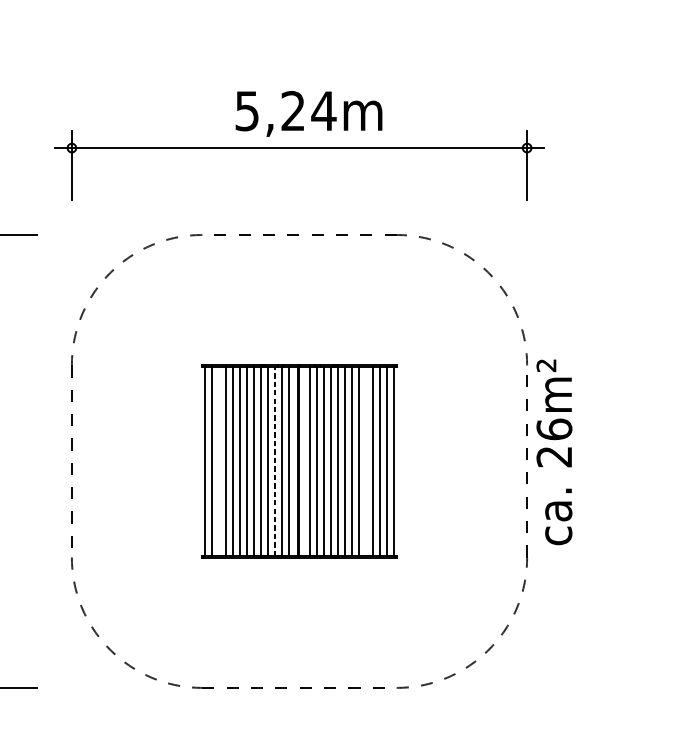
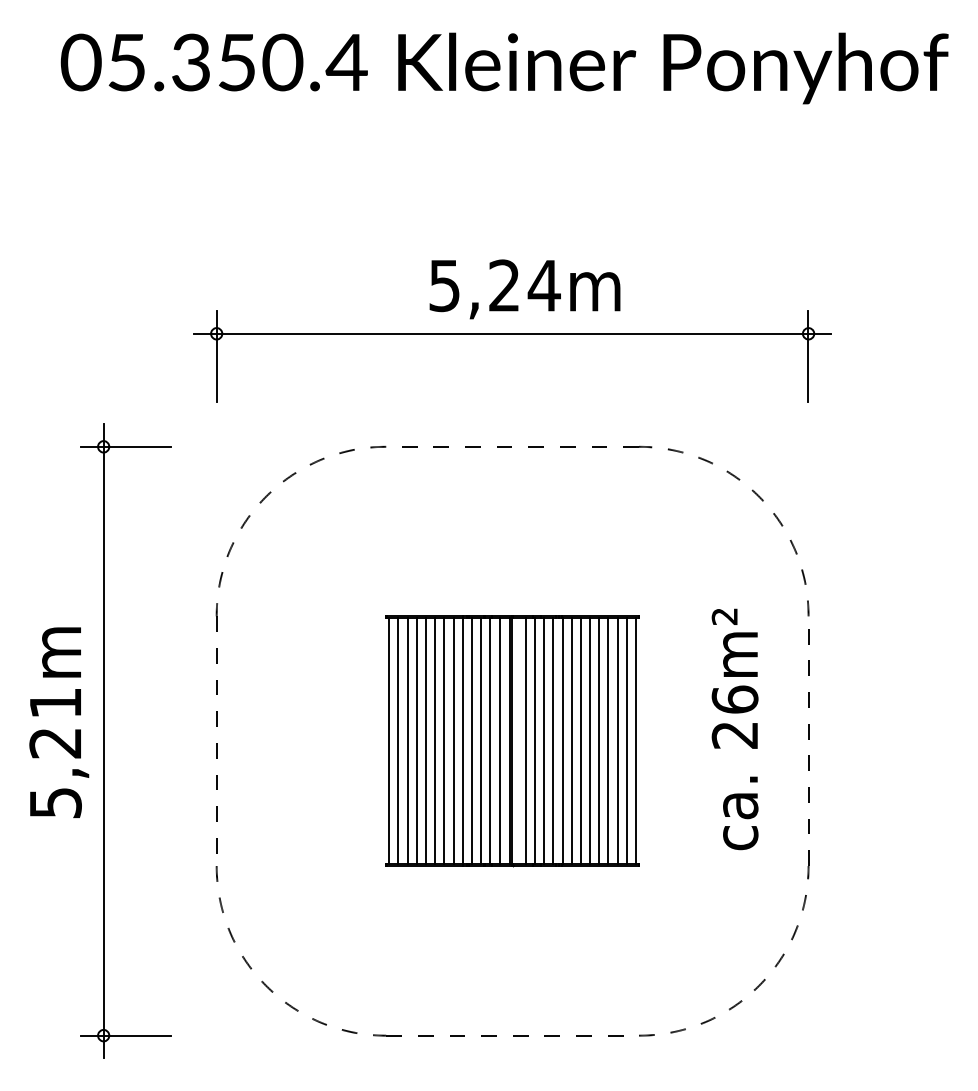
text: (553, 452) -> (734, 729), moved
line: (275, 460) -> (481, 740), dashed -> solid
line: (218, 461) -> (407, 741), added
line: (366, 461) -> (599, 741), added

